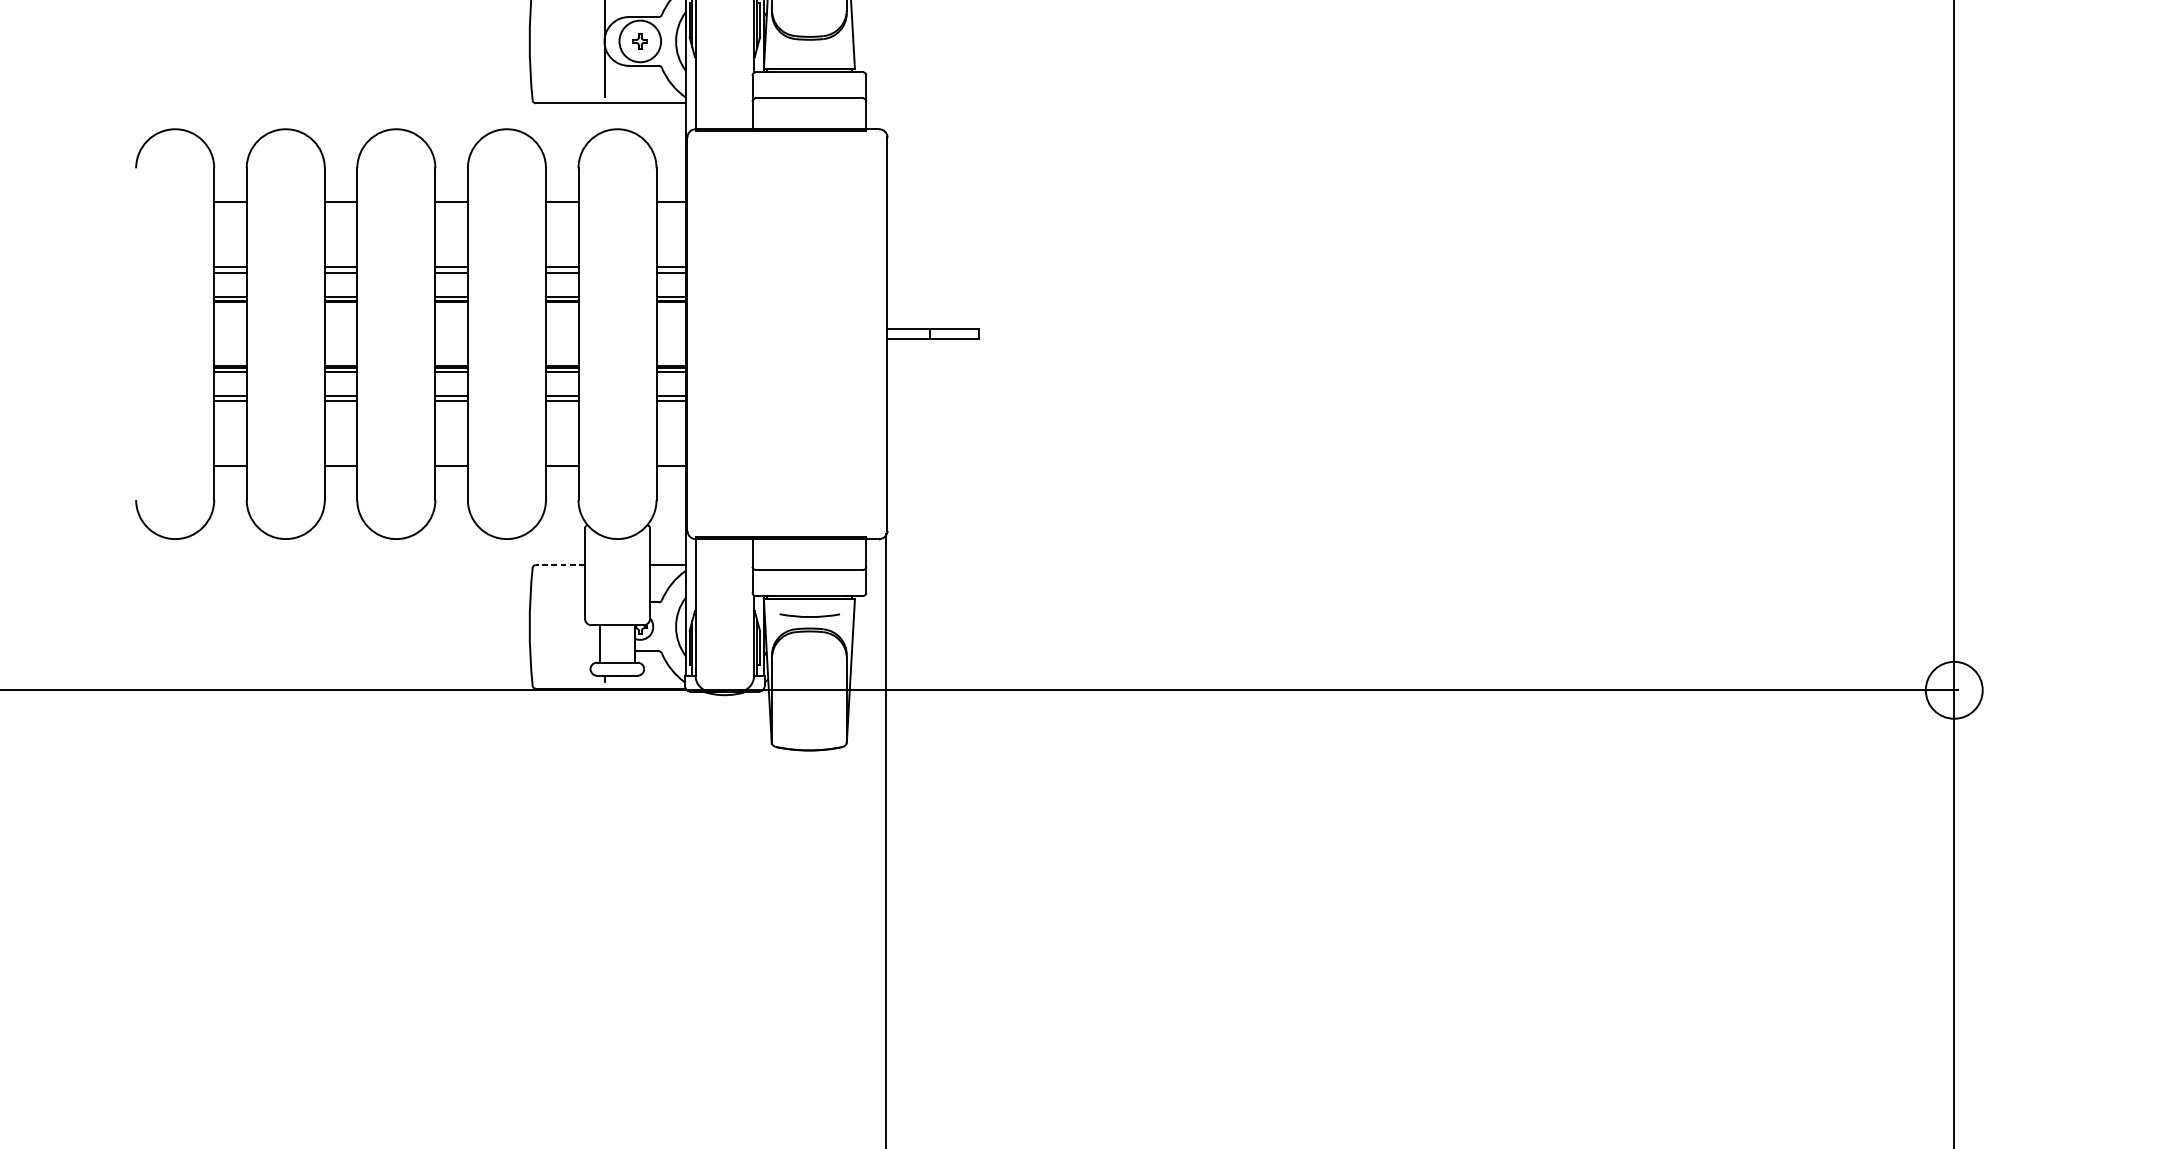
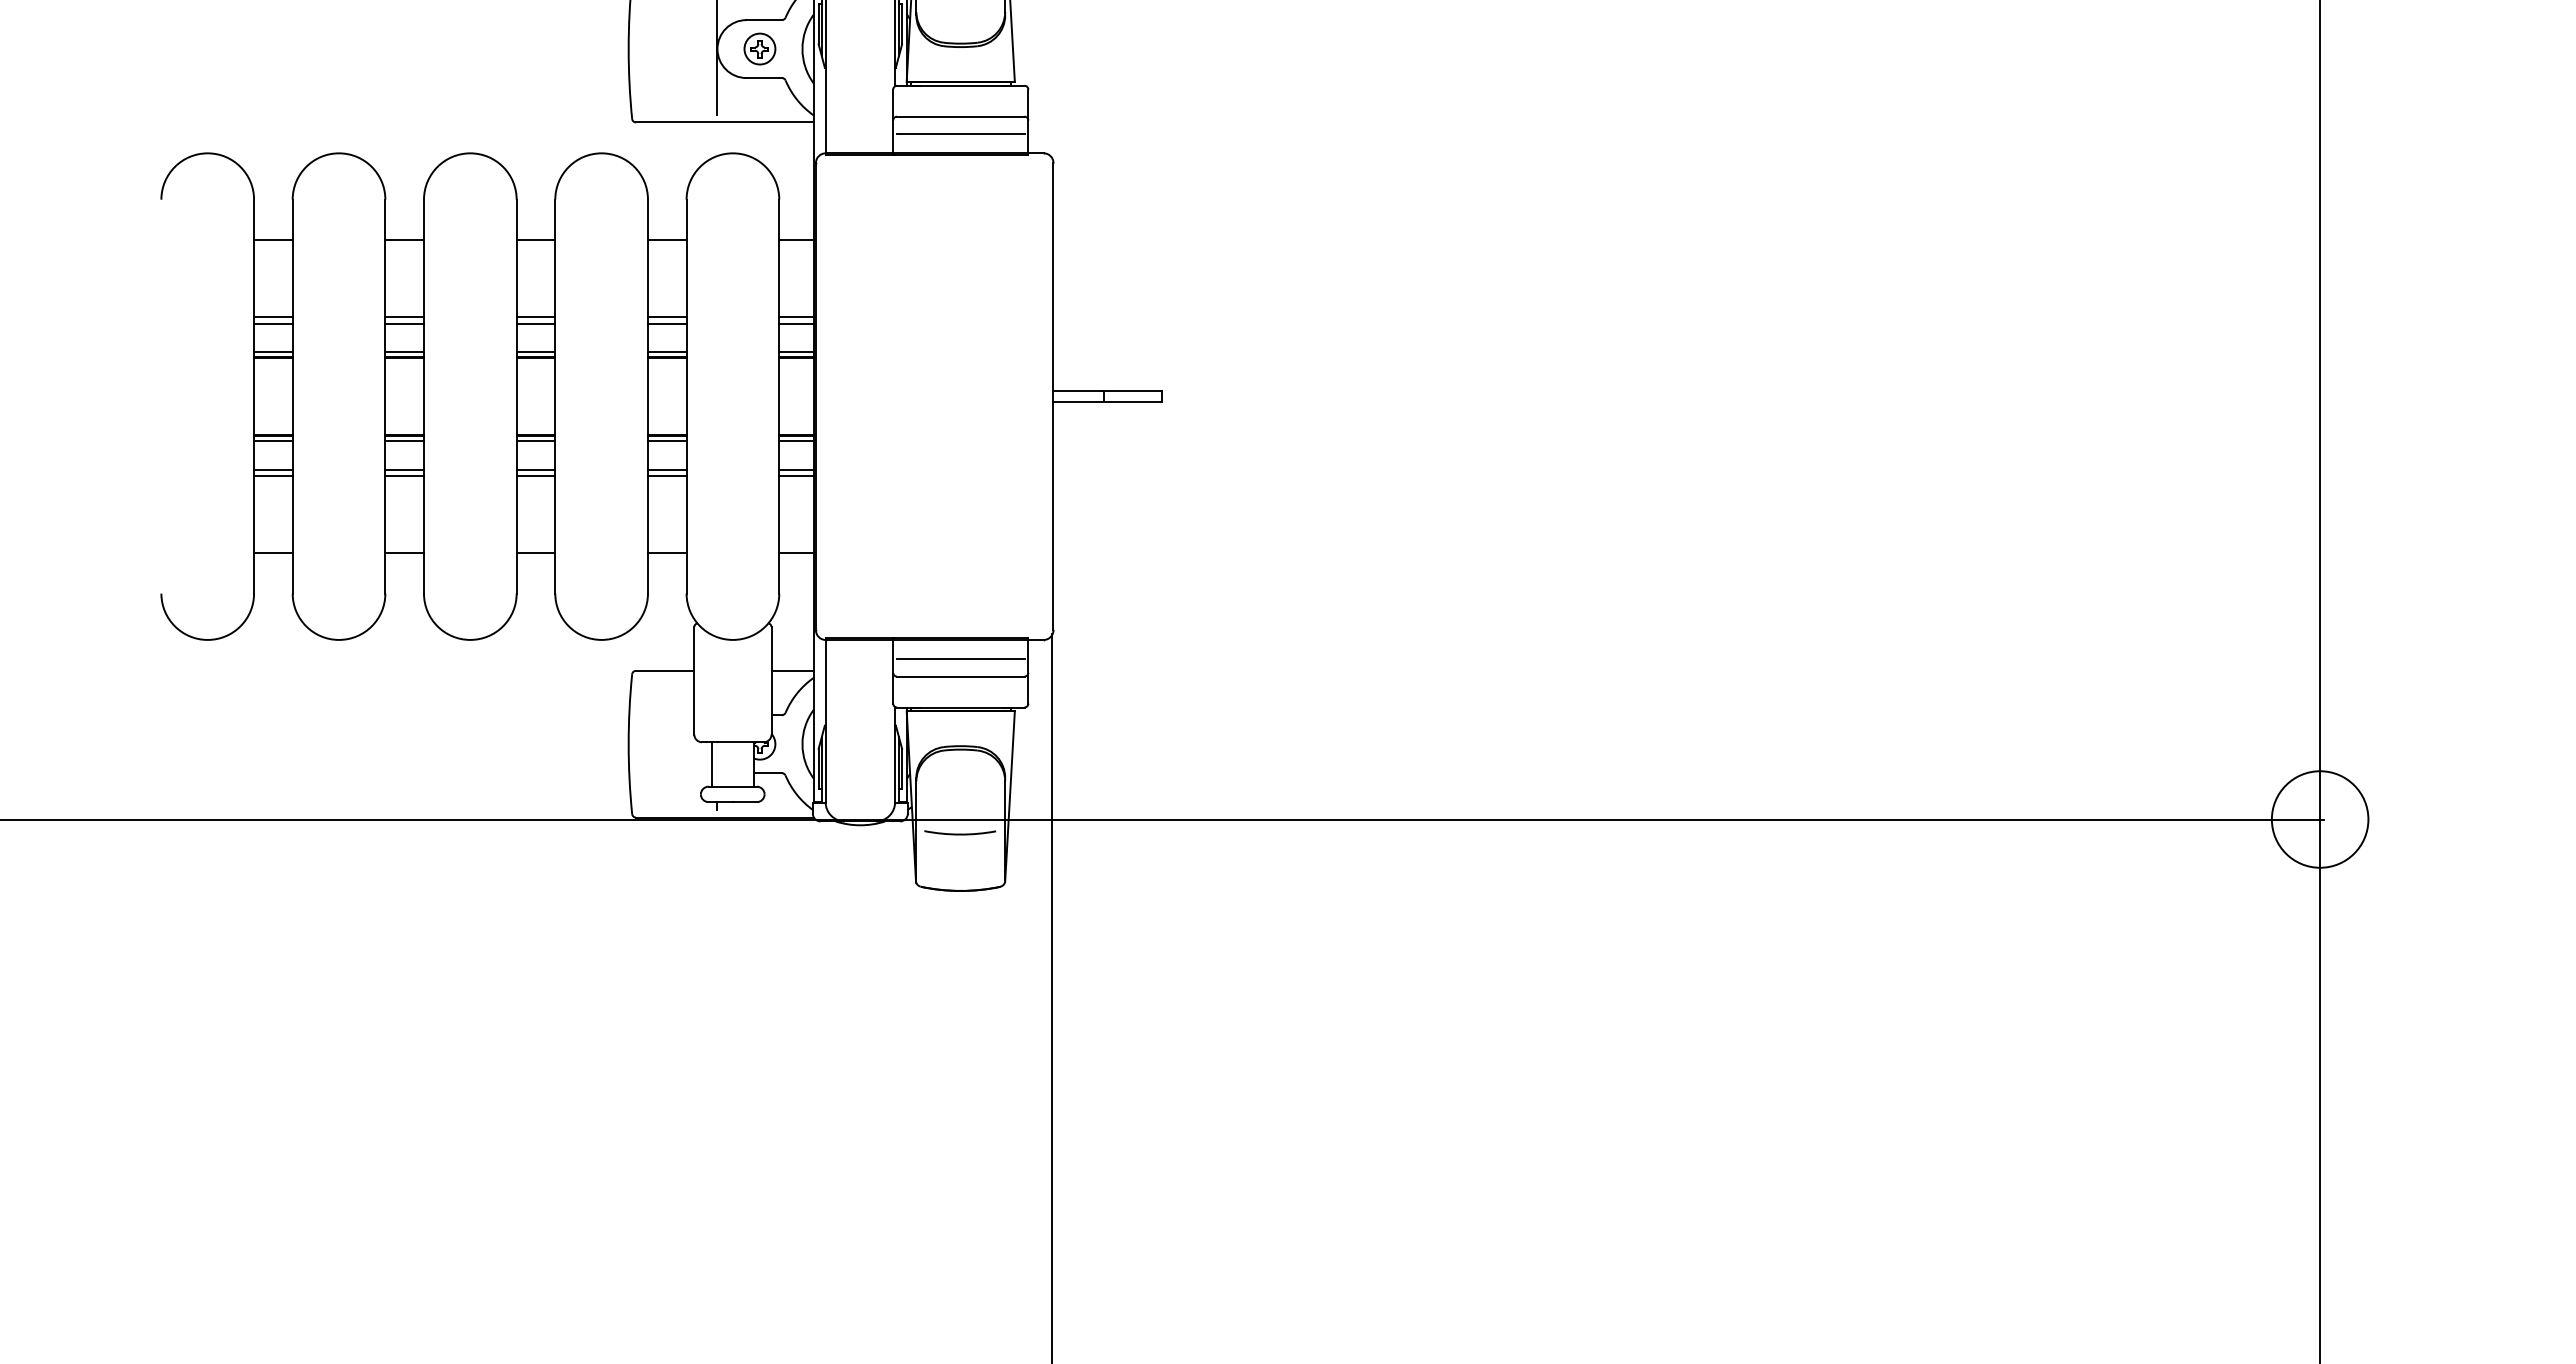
circle: (639, 40) -> (759, 48), size x0.62
line: (809, 113) -> (960, 134), added
line: (809, 555) -> (960, 659), added
line: (559, 564) -> (664, 670), dashed -> solid
arc: (810, 616) -> (960, 833), moved
circle: (1953, 690) -> (2319, 819), size x1.43

